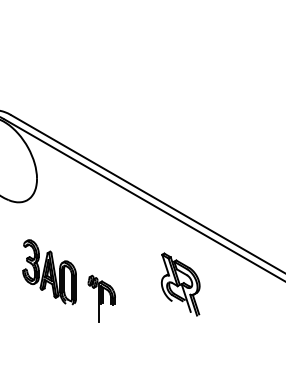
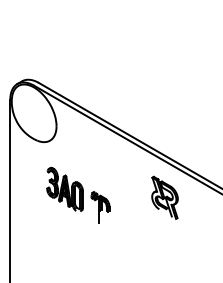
part: (179, 283) -> (164, 197), moved

